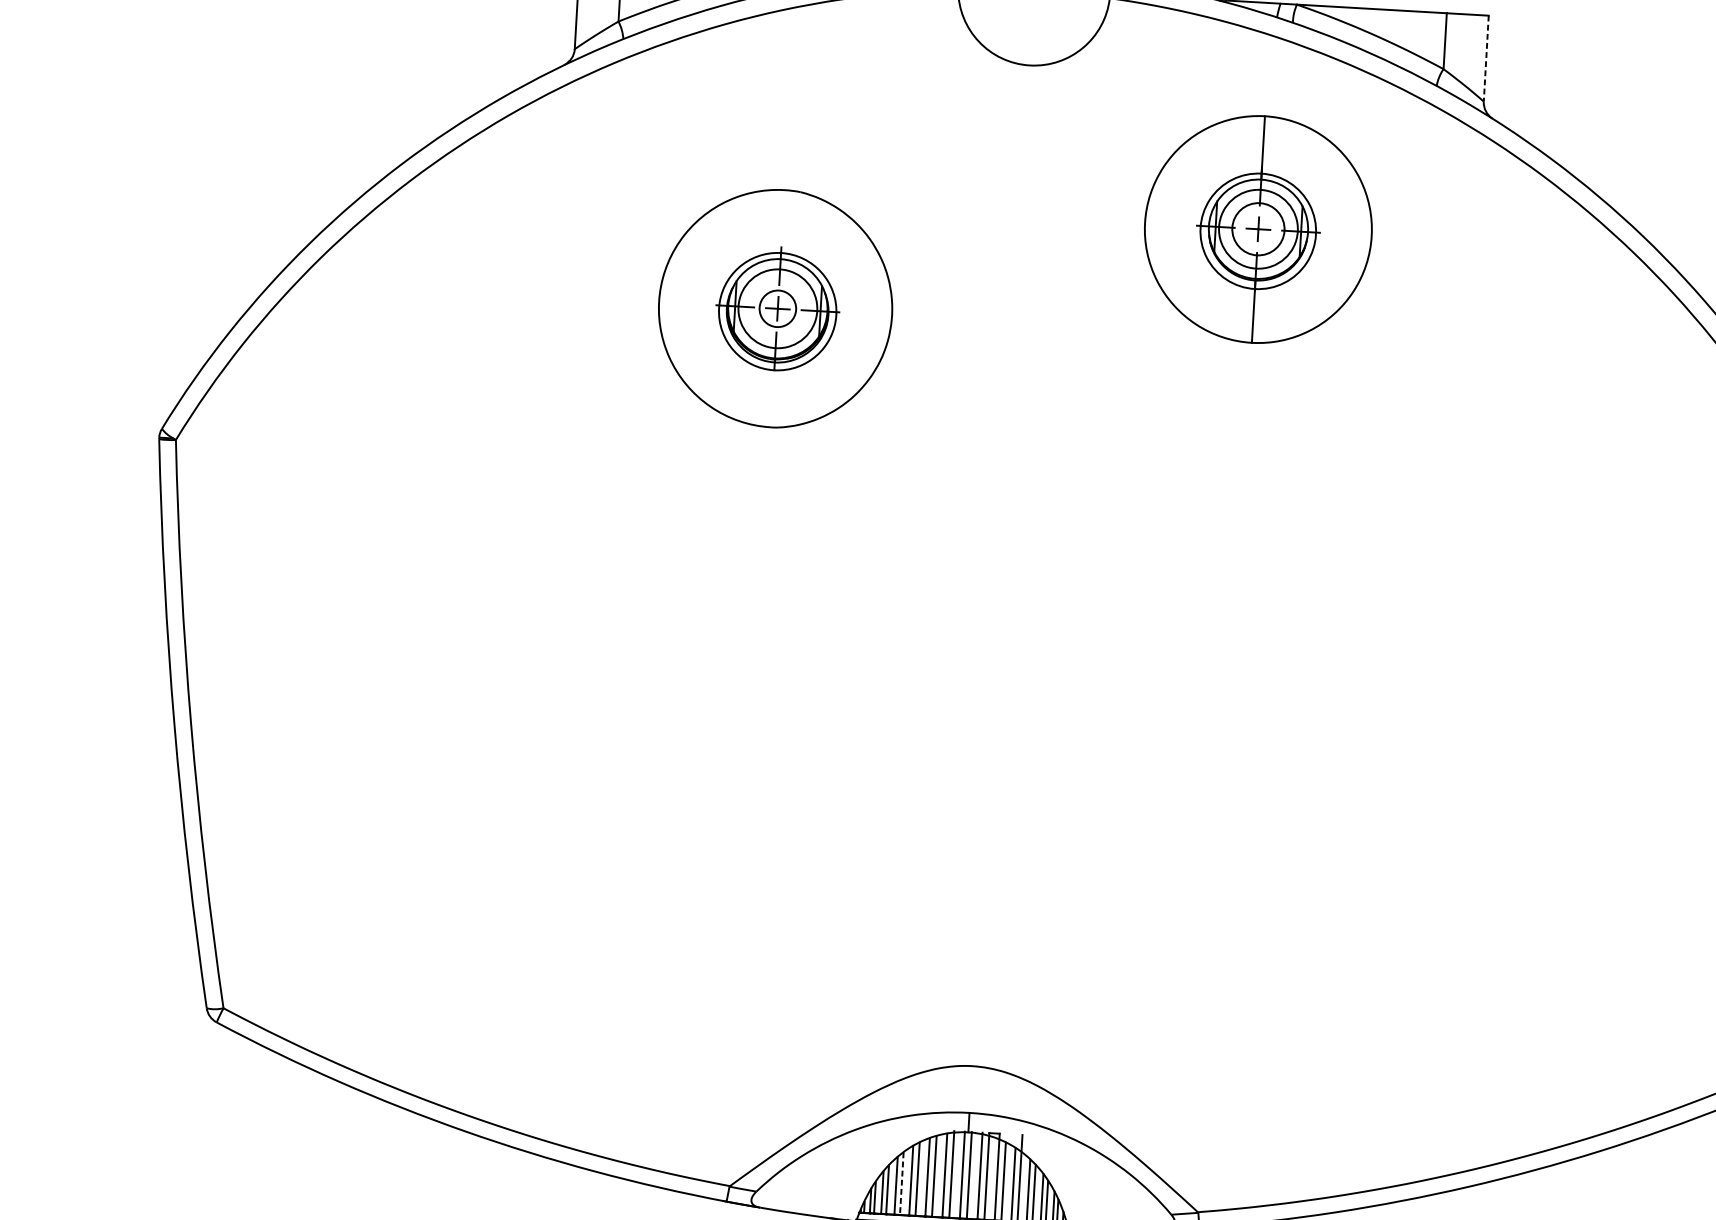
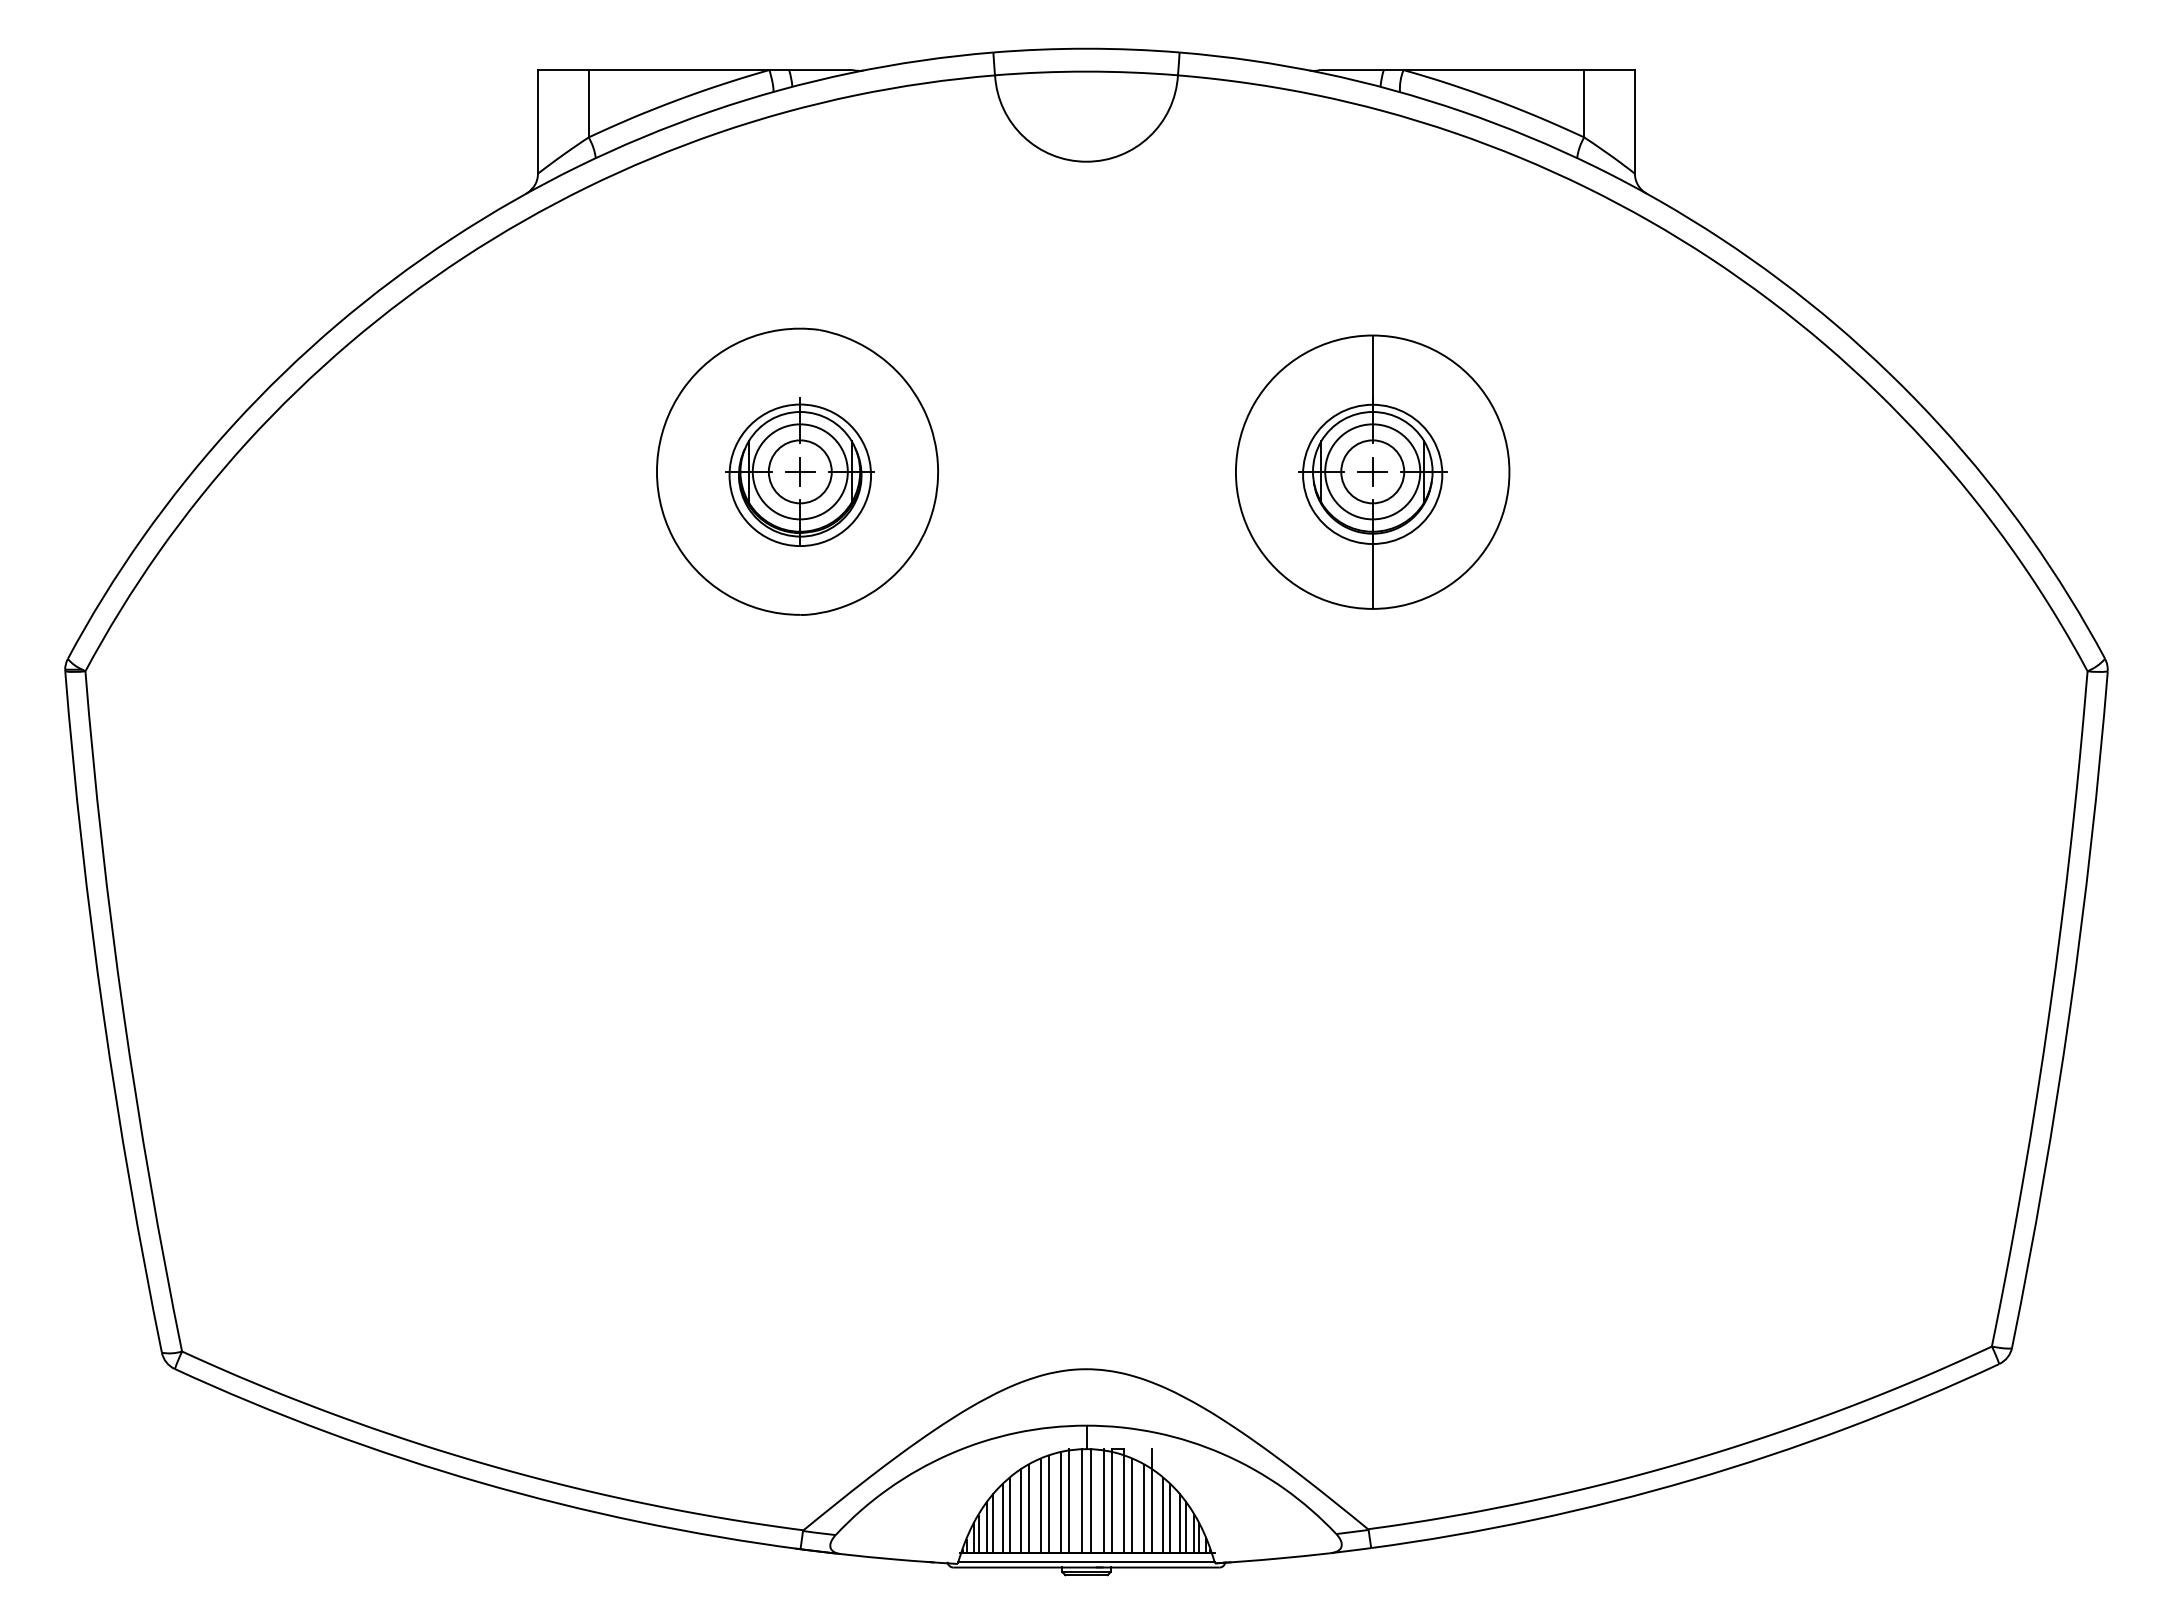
line: (1485, 58) -> (1634, 121), dashed -> solid
part: (1258, 228) -> (1372, 471), moved
circle: (777, 308) -> (799, 471), size x1.43
line: (902, 1183) -> (1010, 1515), dashed -> solid

